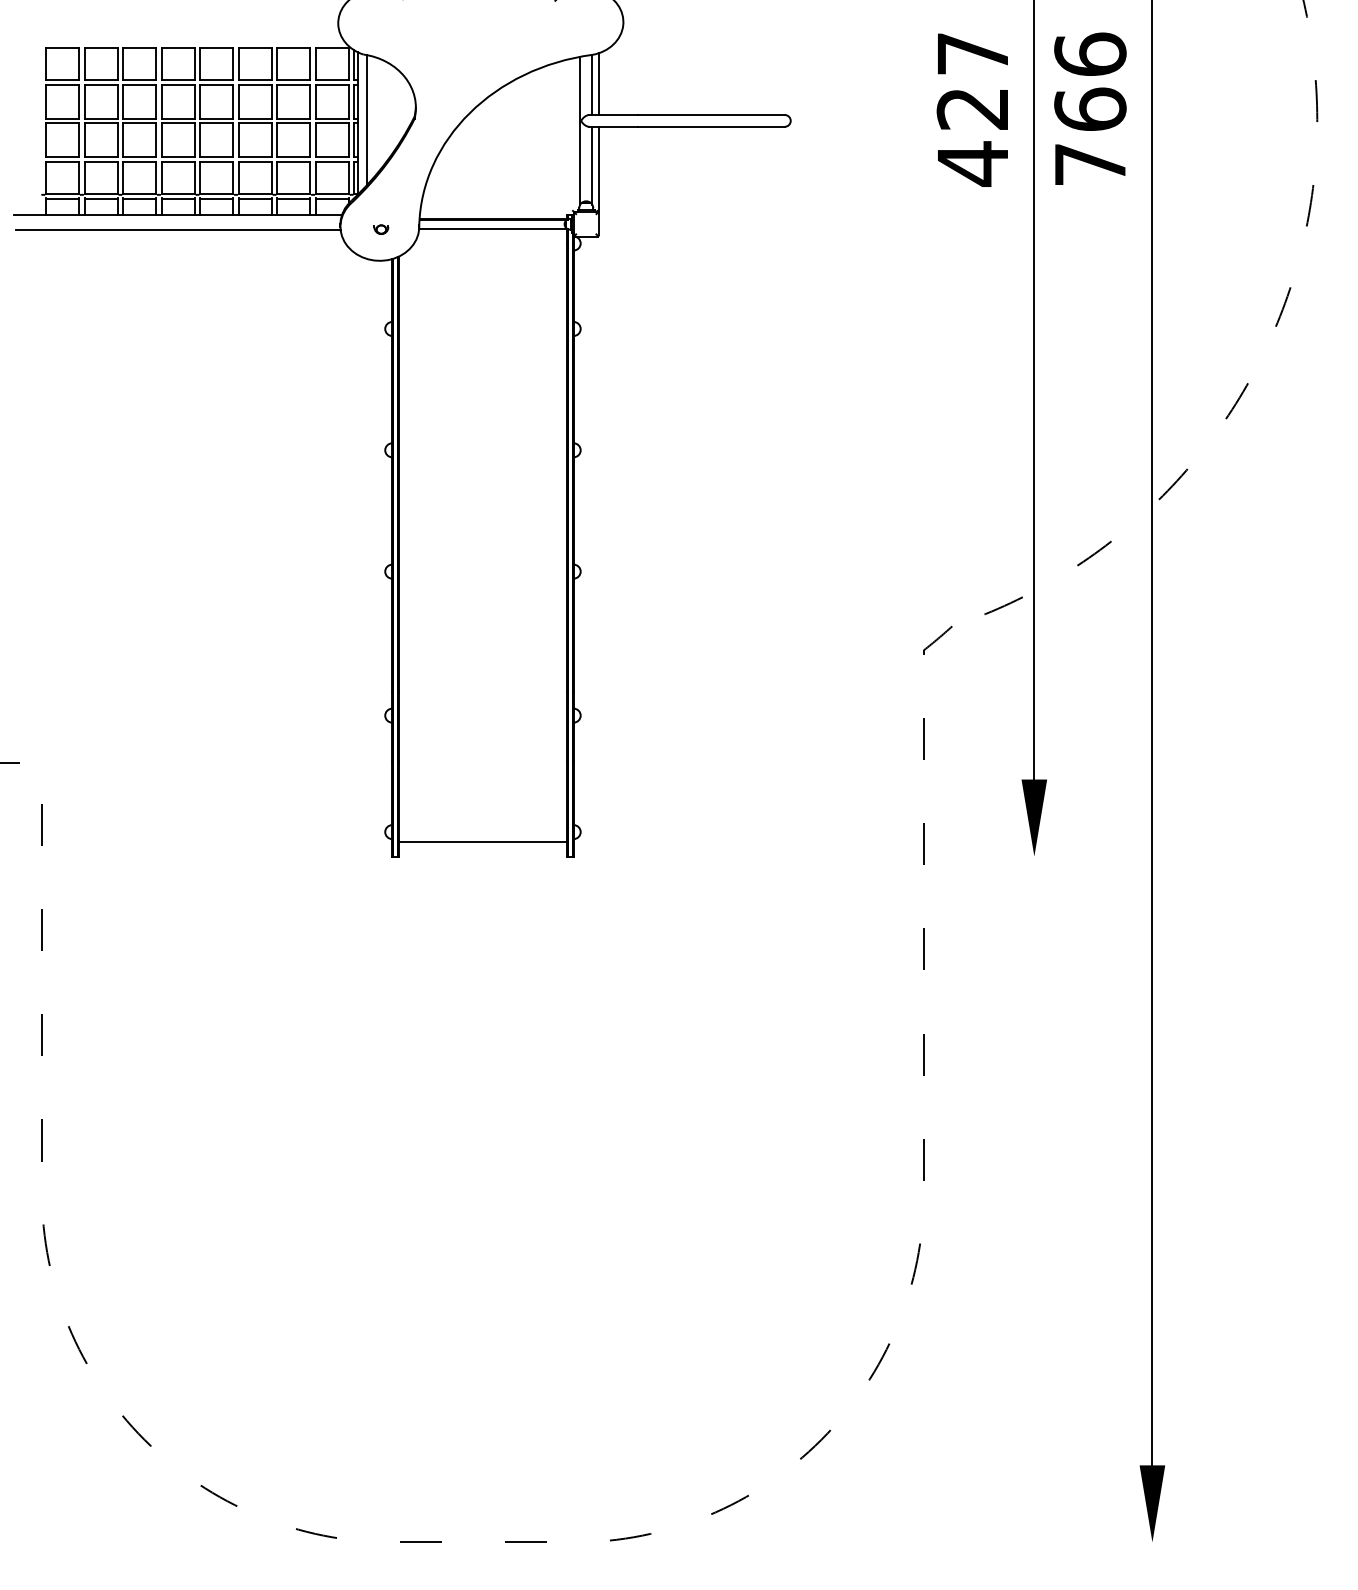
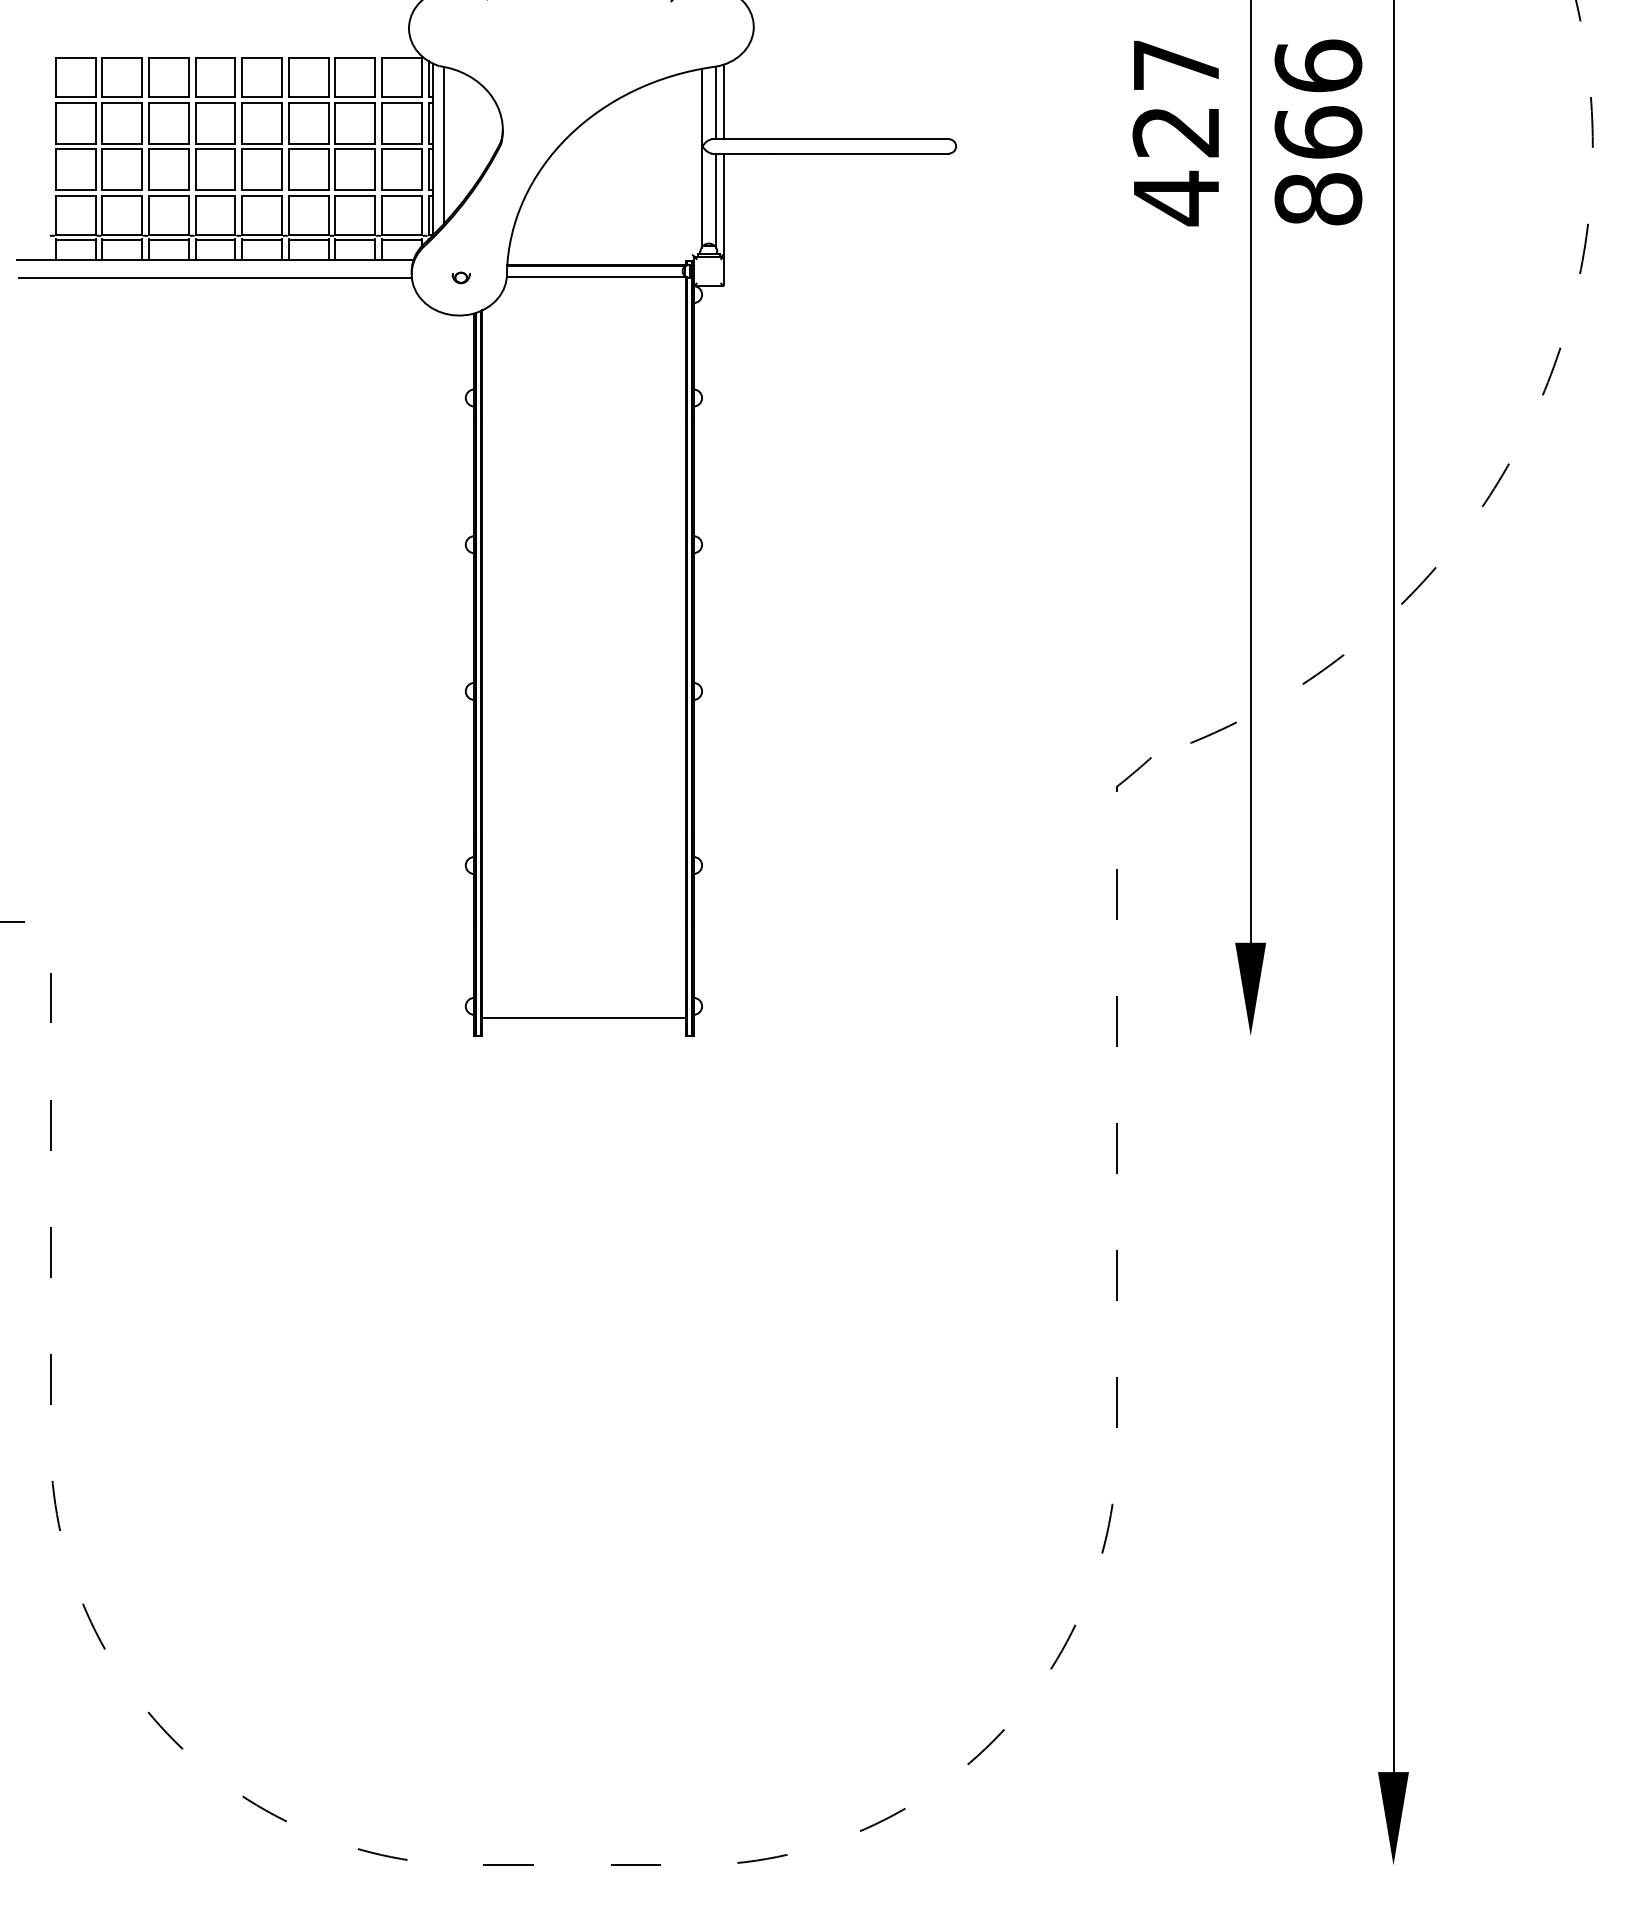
text: (1090, 164) -> (1318, 199), 766 -> 866

